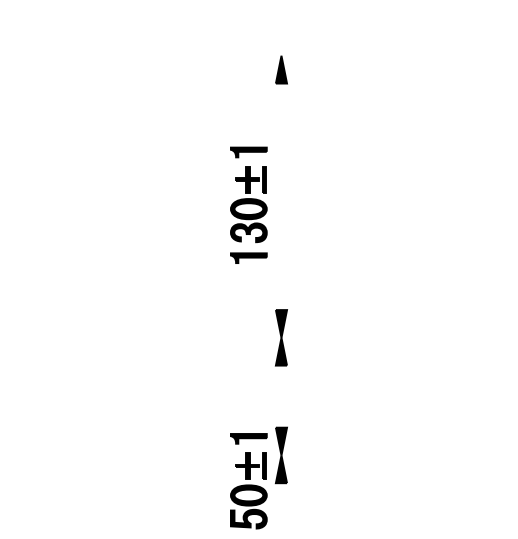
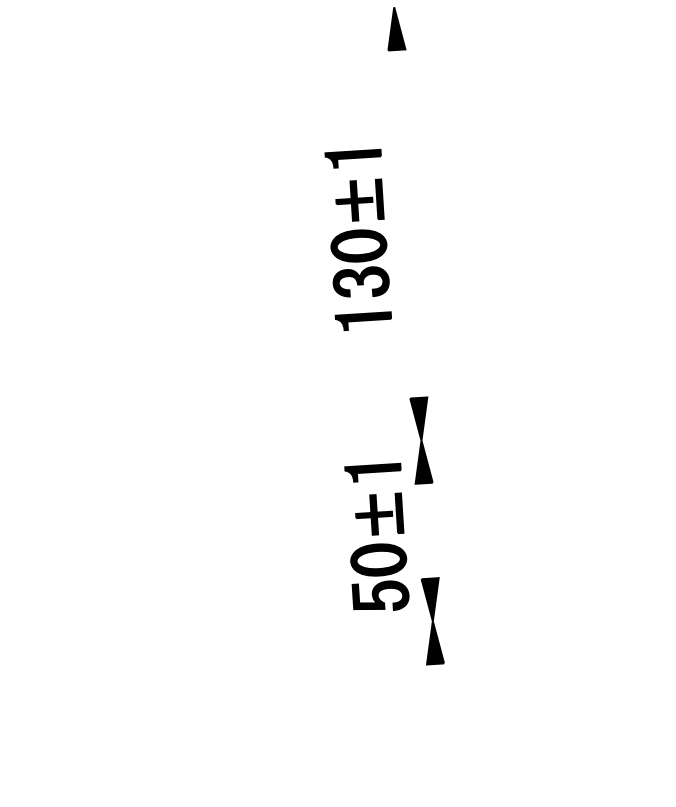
part: (248, 481) -> (376, 538), moved

